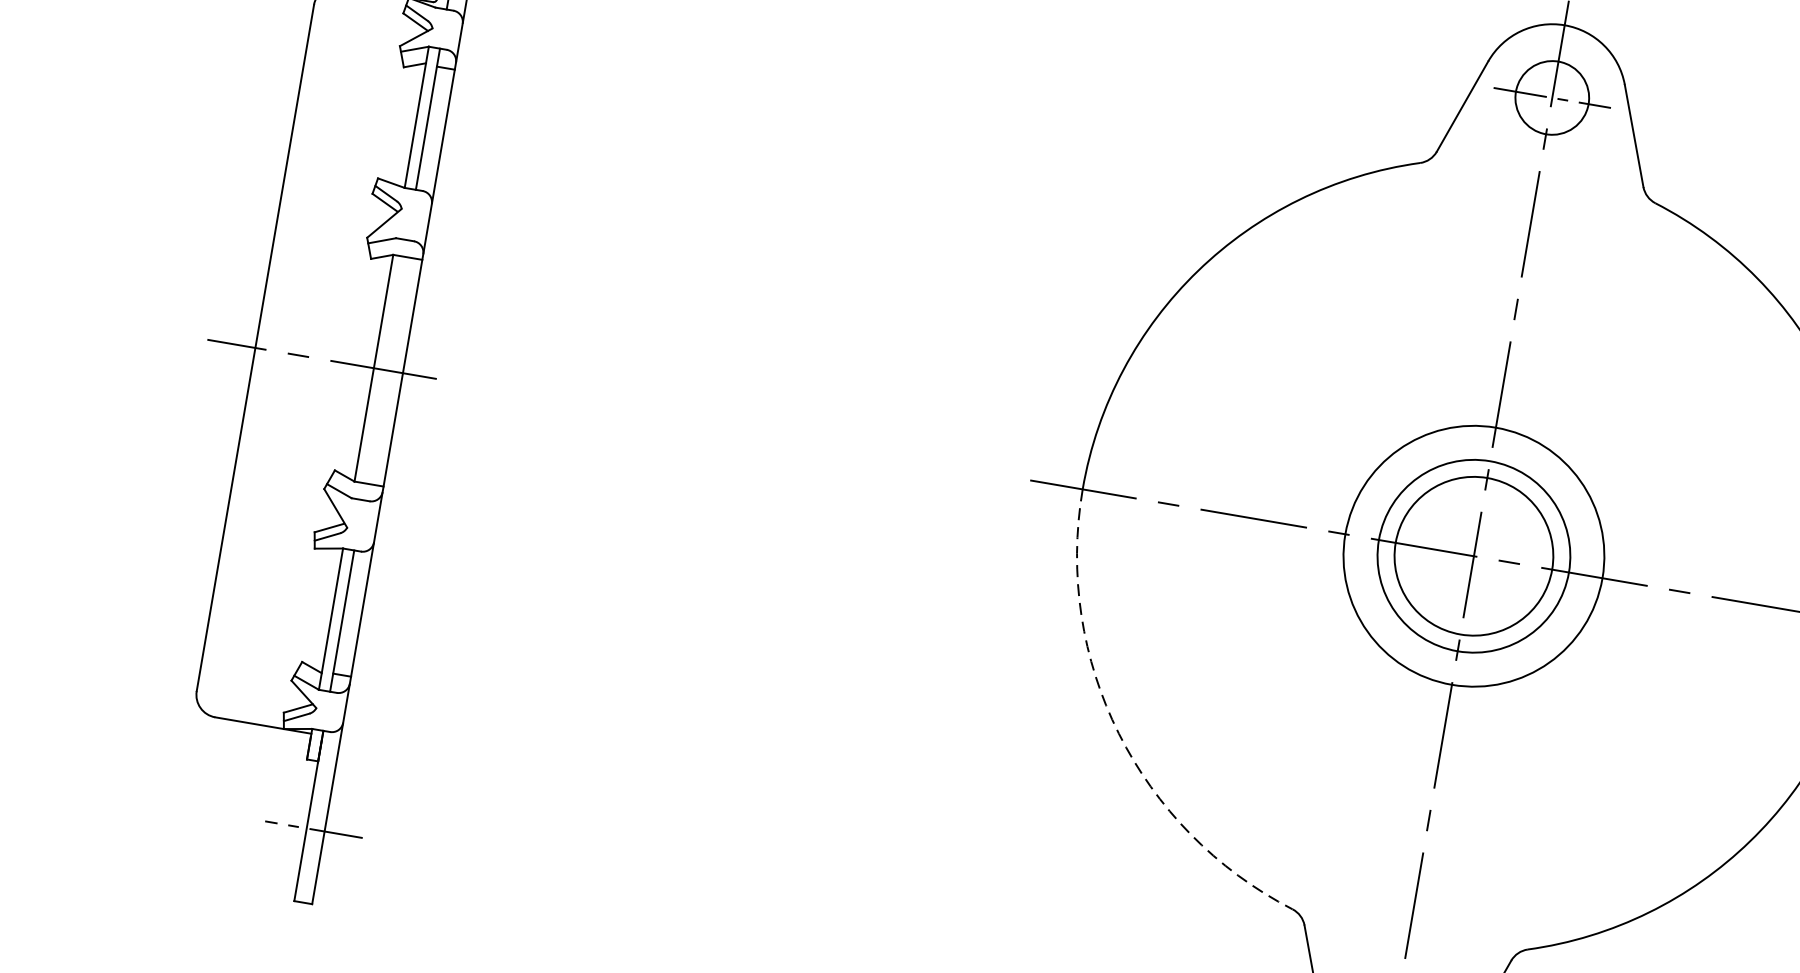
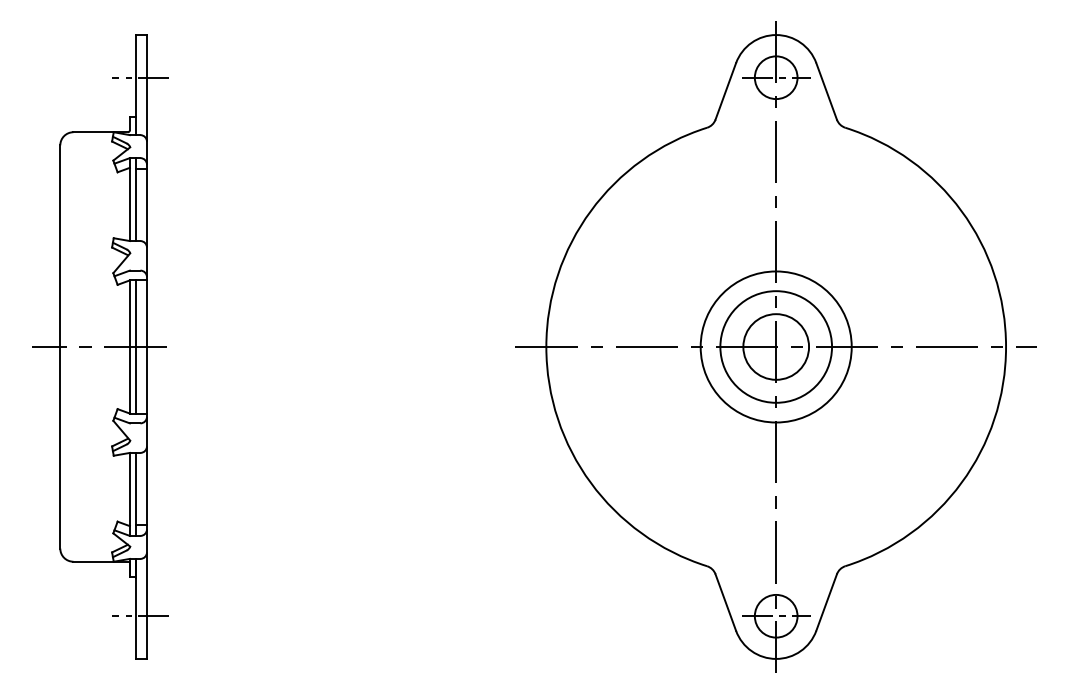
line: (385, 369) -> (136, 346), added
circle: (1474, 555) -> (776, 346), size x0.71
arc: (1118, 732) -> (590, 482), dashed -> solid

